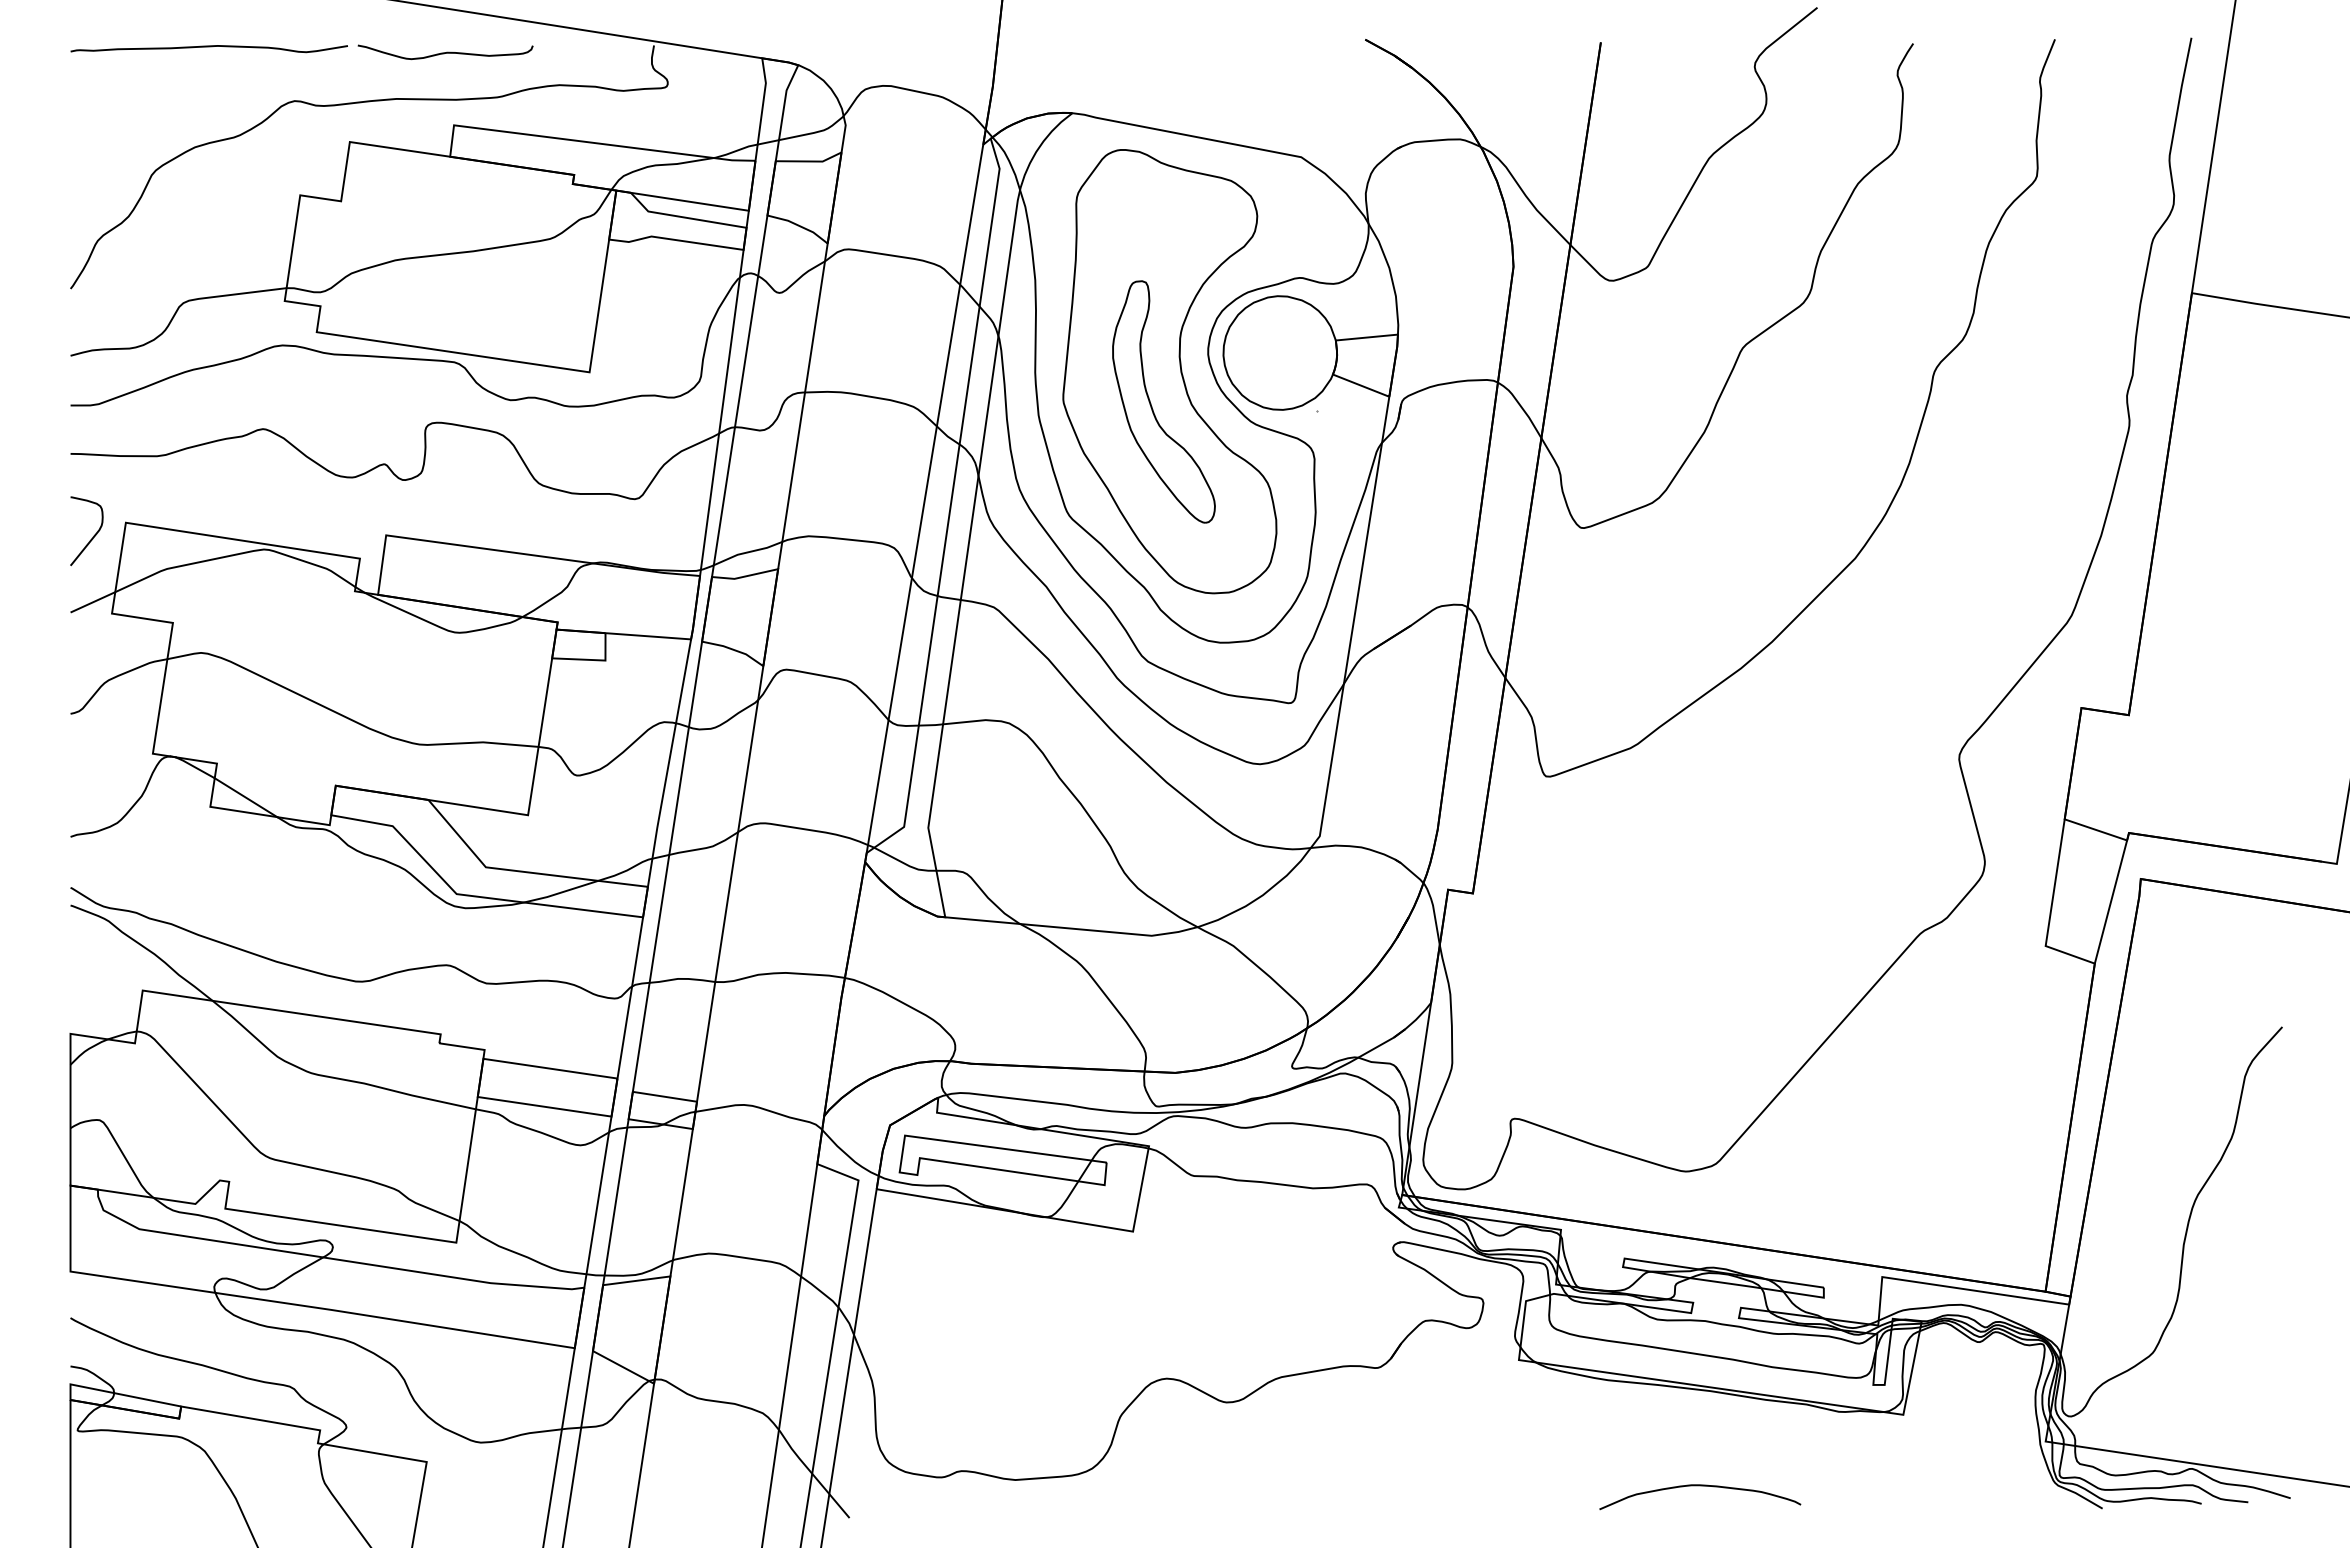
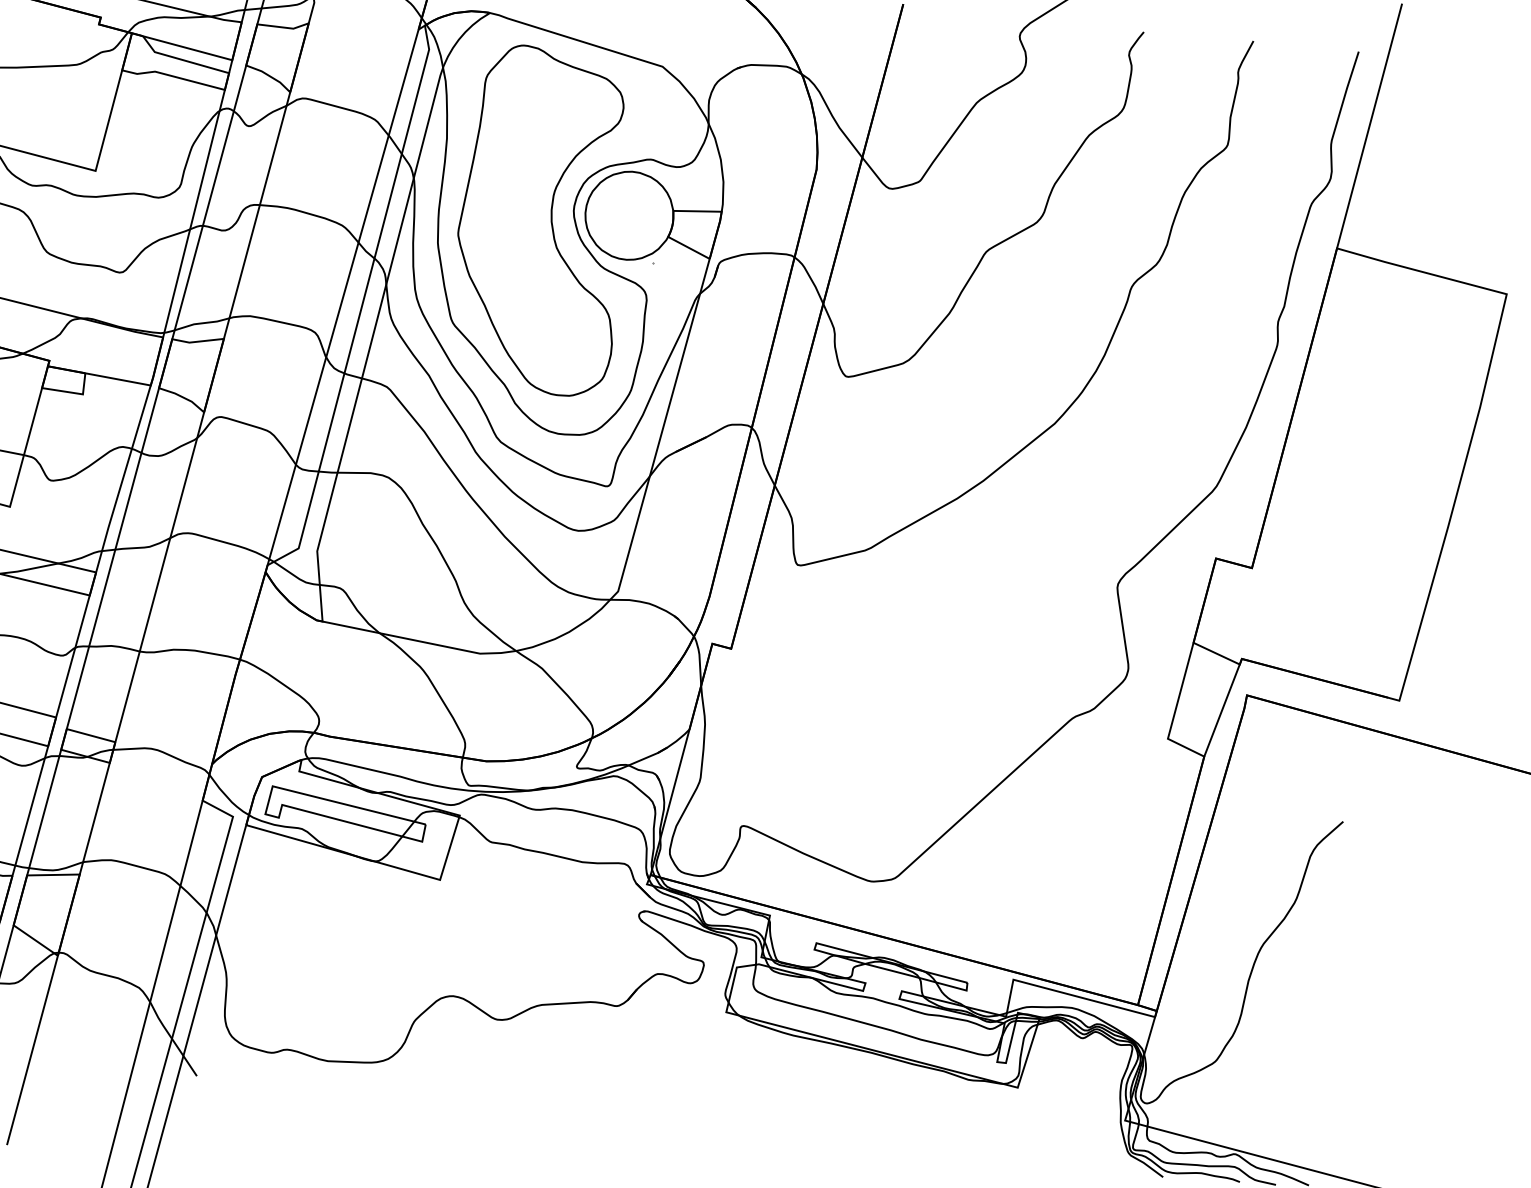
part: (1152, 406) -> (526, 245), removed
curve: (1700, 1486) -> (855, 1125), removed

